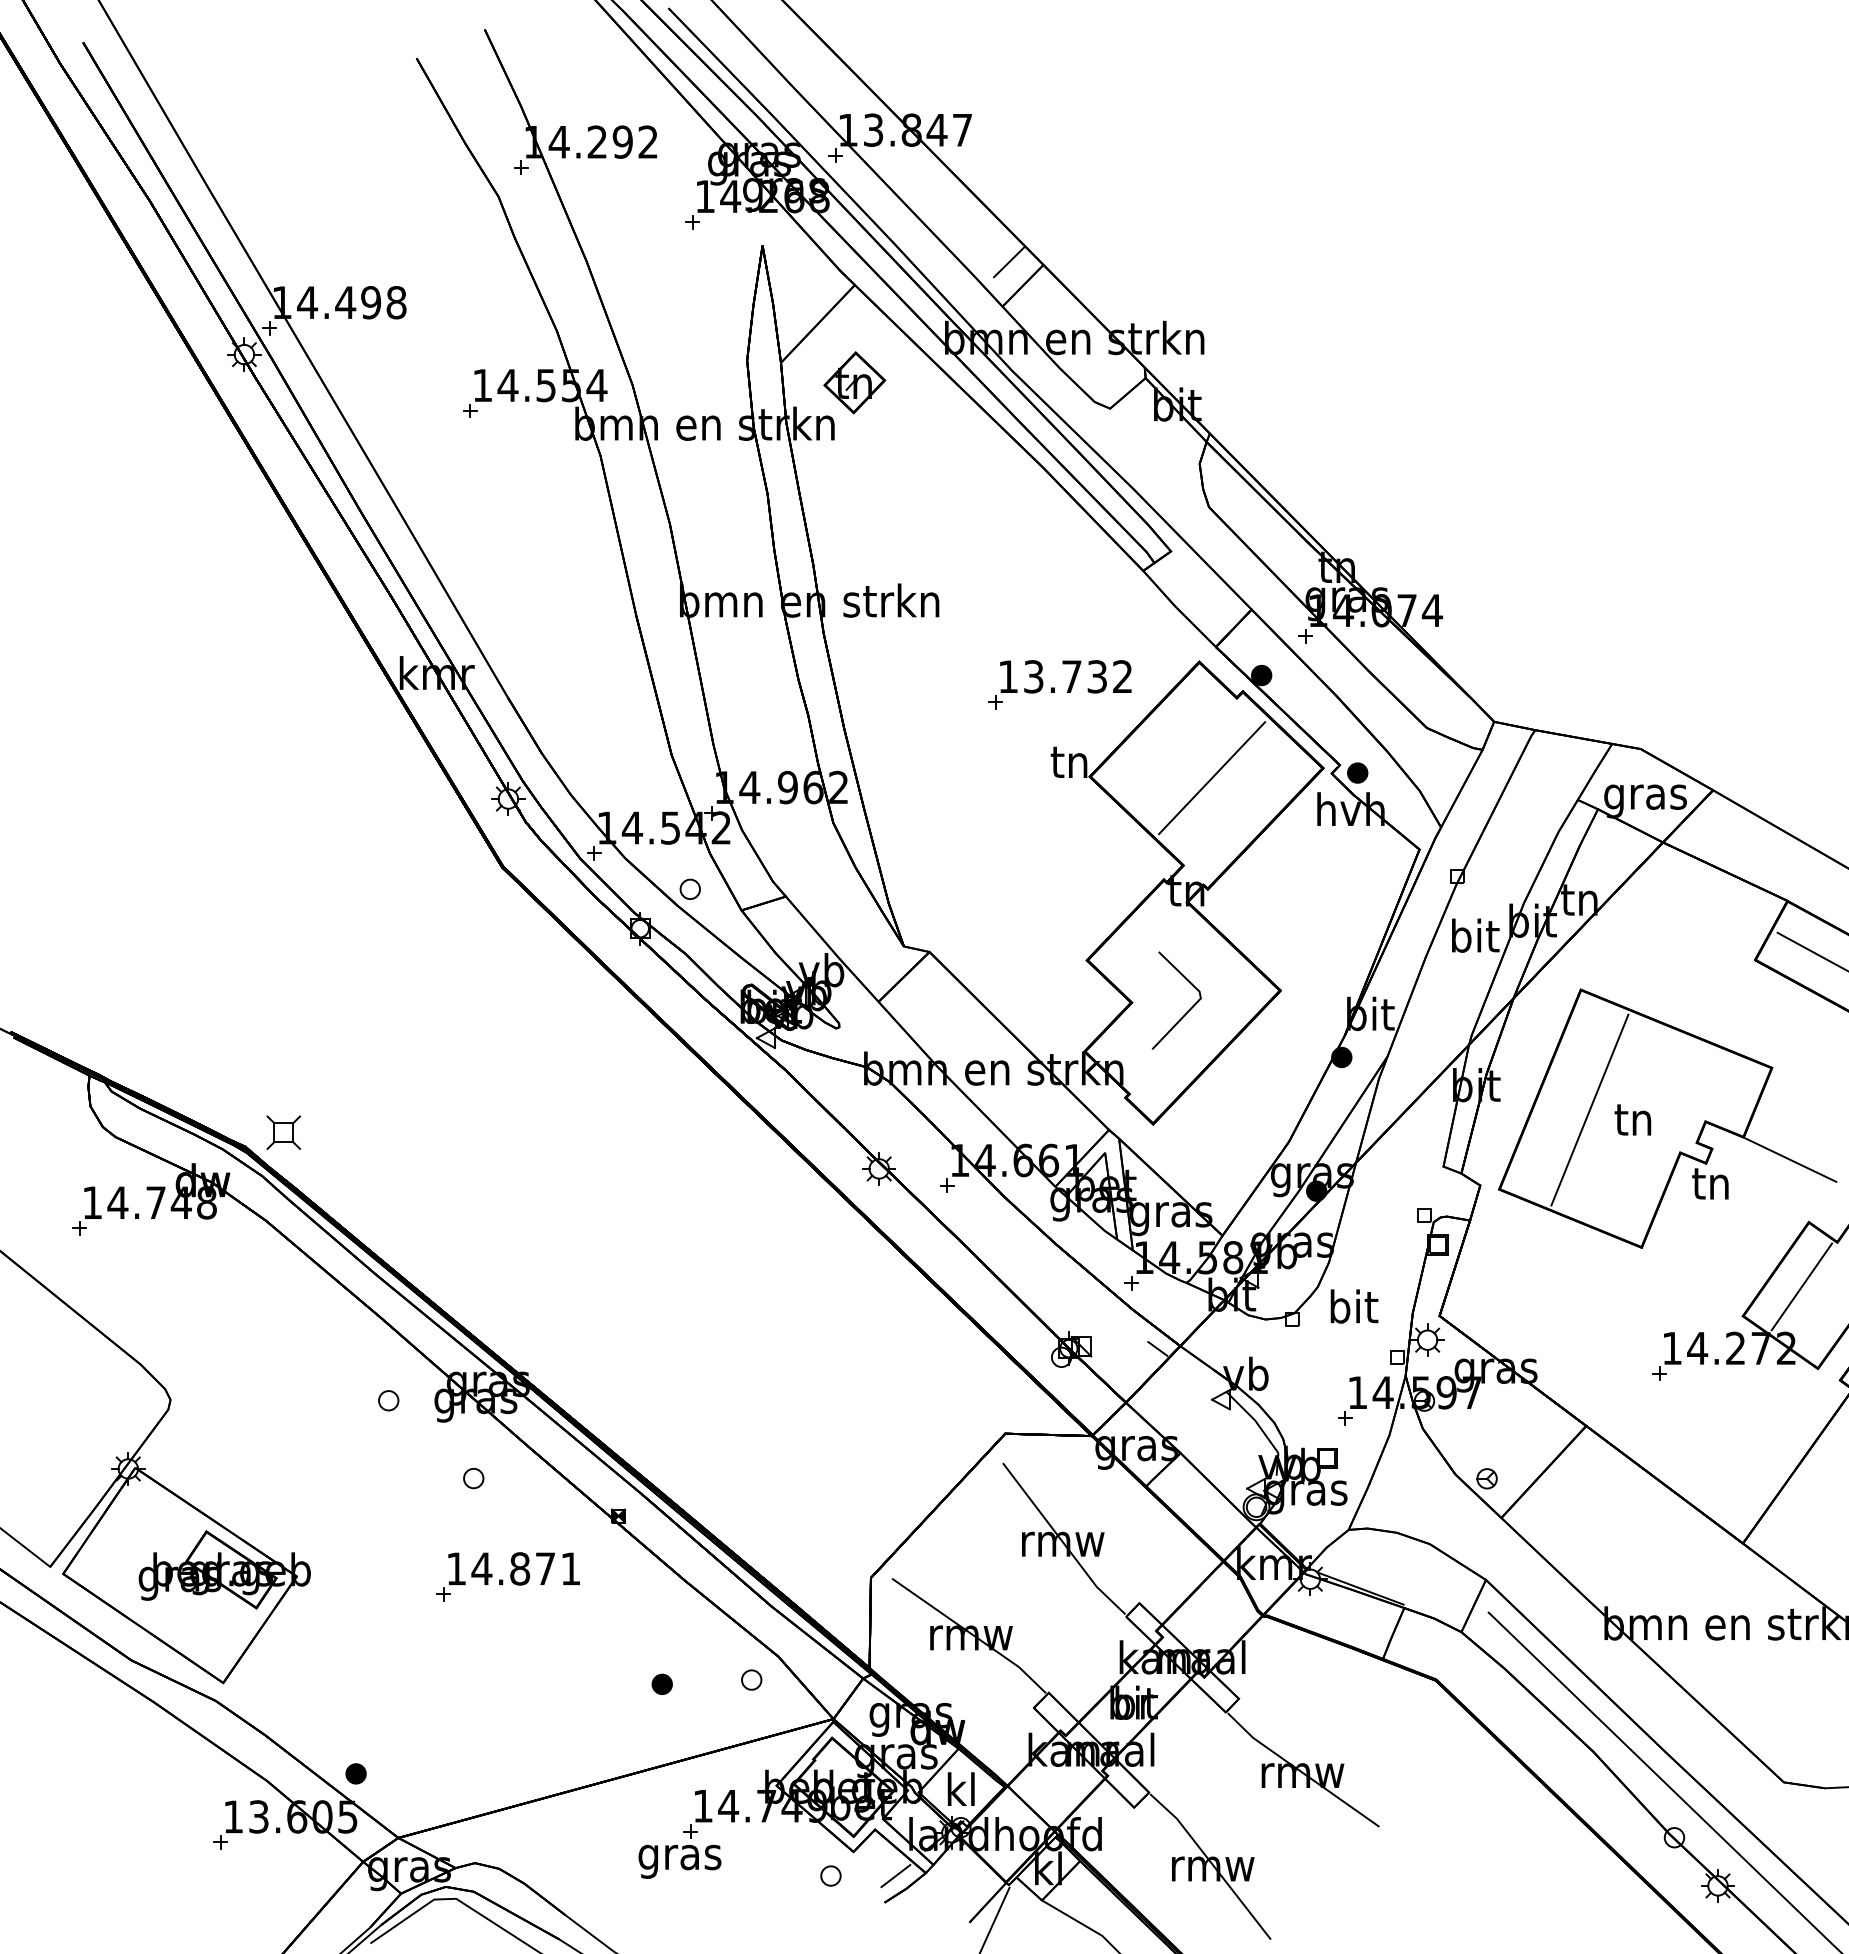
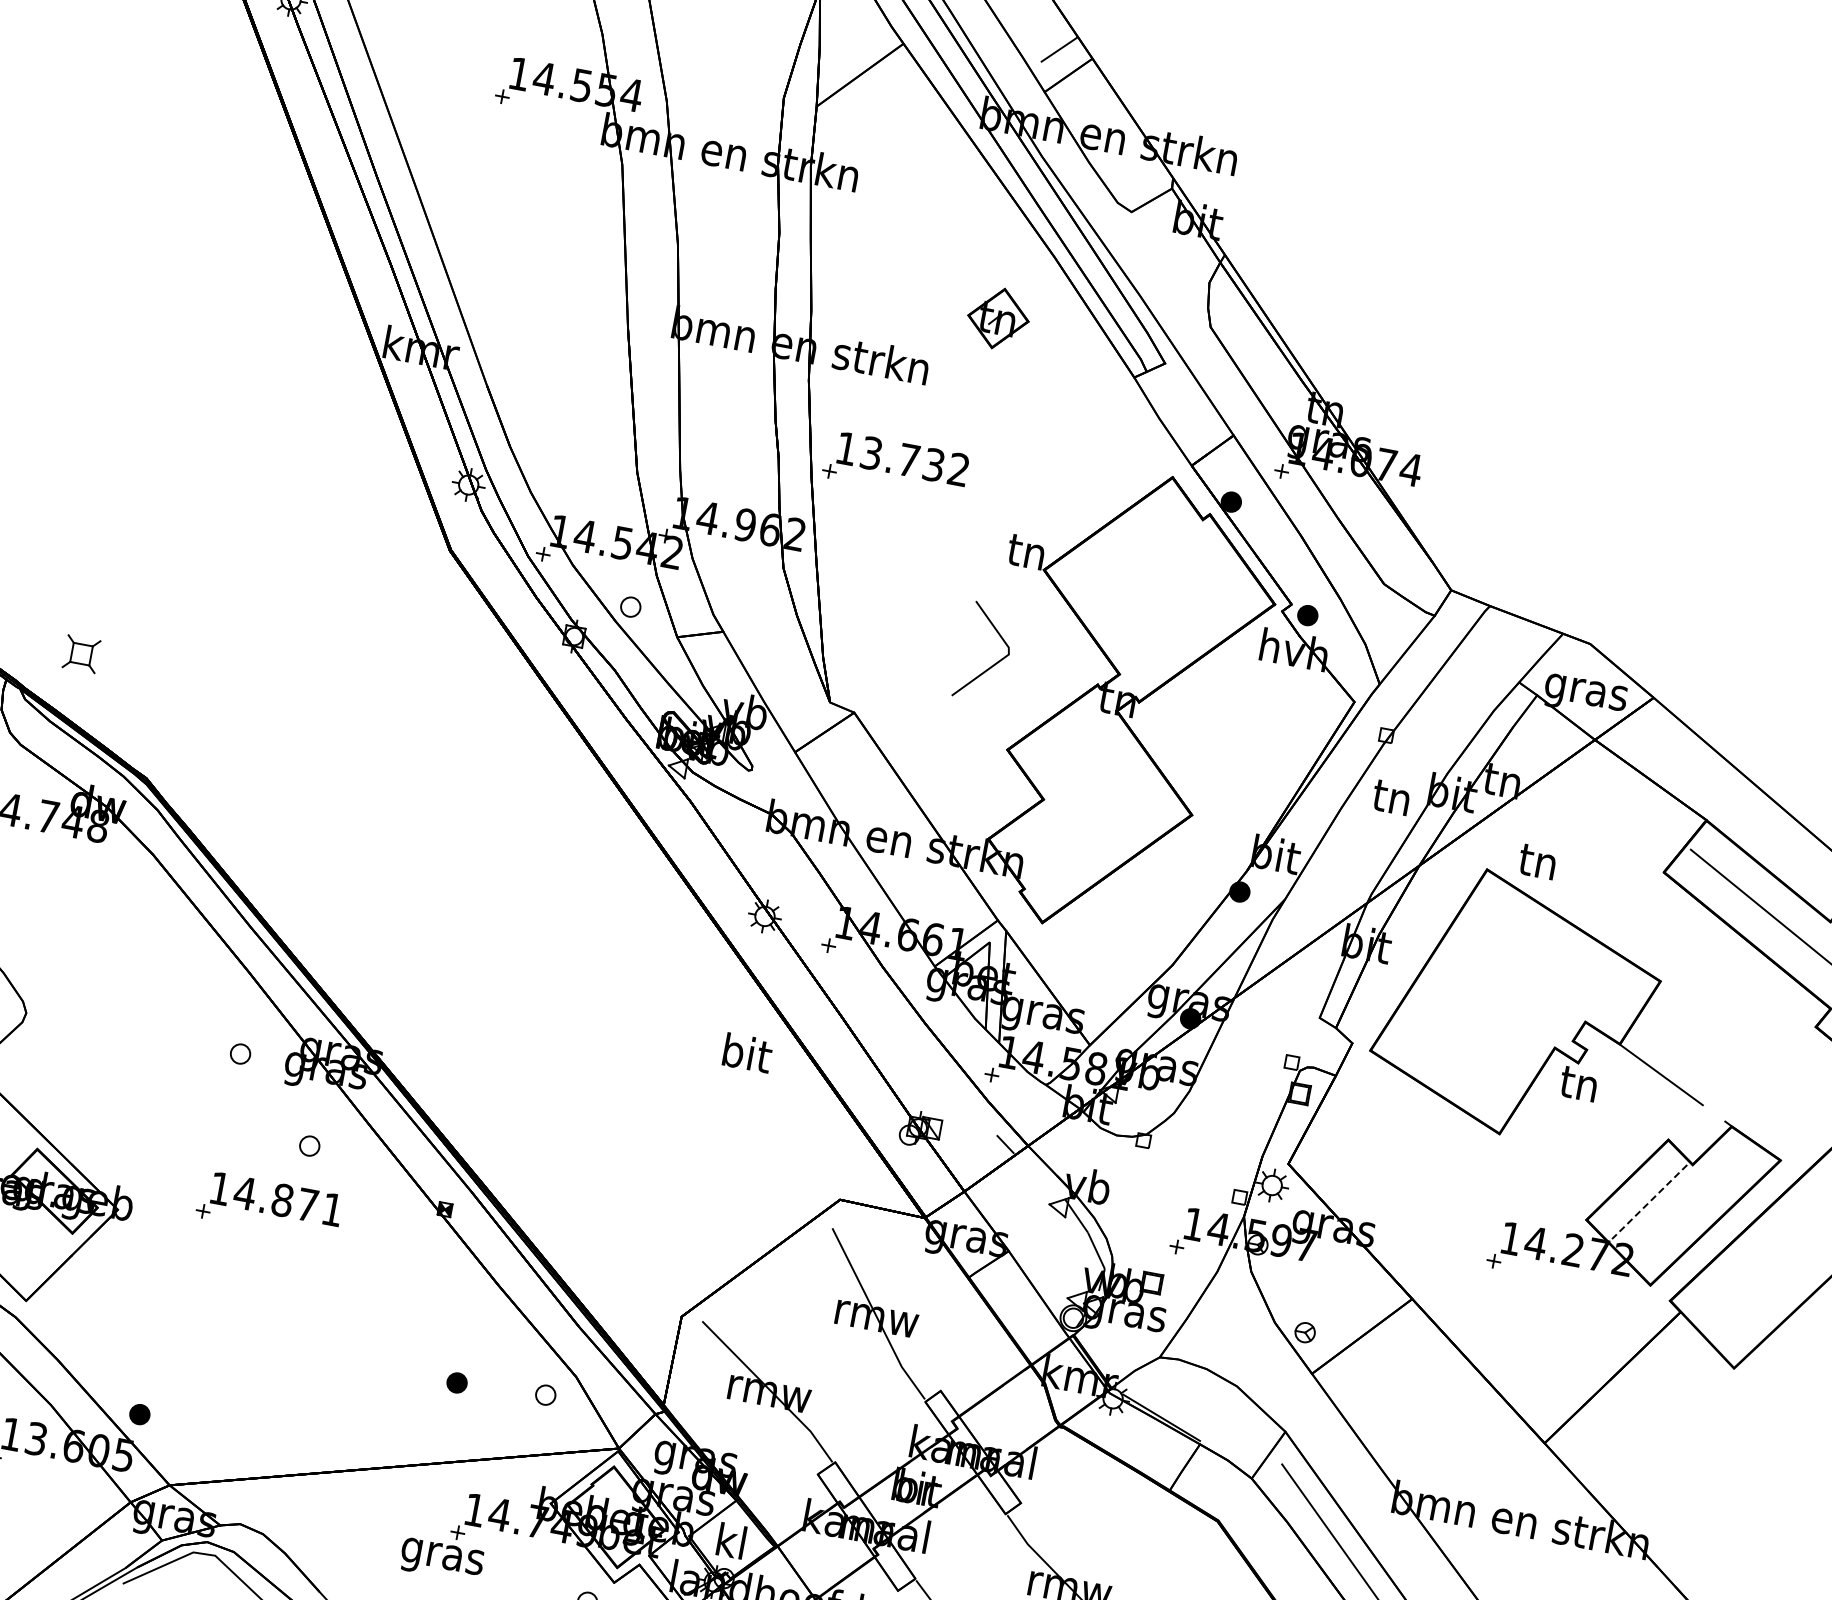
part: (854, 382) -> (998, 318), moved
part: (1059, 684) -> (895, 465), moved
line: (1212, 778) -> (1164, 594), removed
text: (1475, 935) -> (1393, 796), bit -> tn
line: (1188, 1009) -> (994, 663), moved
line: (1589, 1109) -> (1473, 988), removed
text: (1632, 1119) -> (1537, 861), moved
part: (283, 1132) -> (81, 653), moved
line: (1801, 1286) -> (1649, 1201), solid -> dashed
text: (1354, 1306) -> (747, 1053), moved
part: (507, 1576) -> (268, 1205), moved

